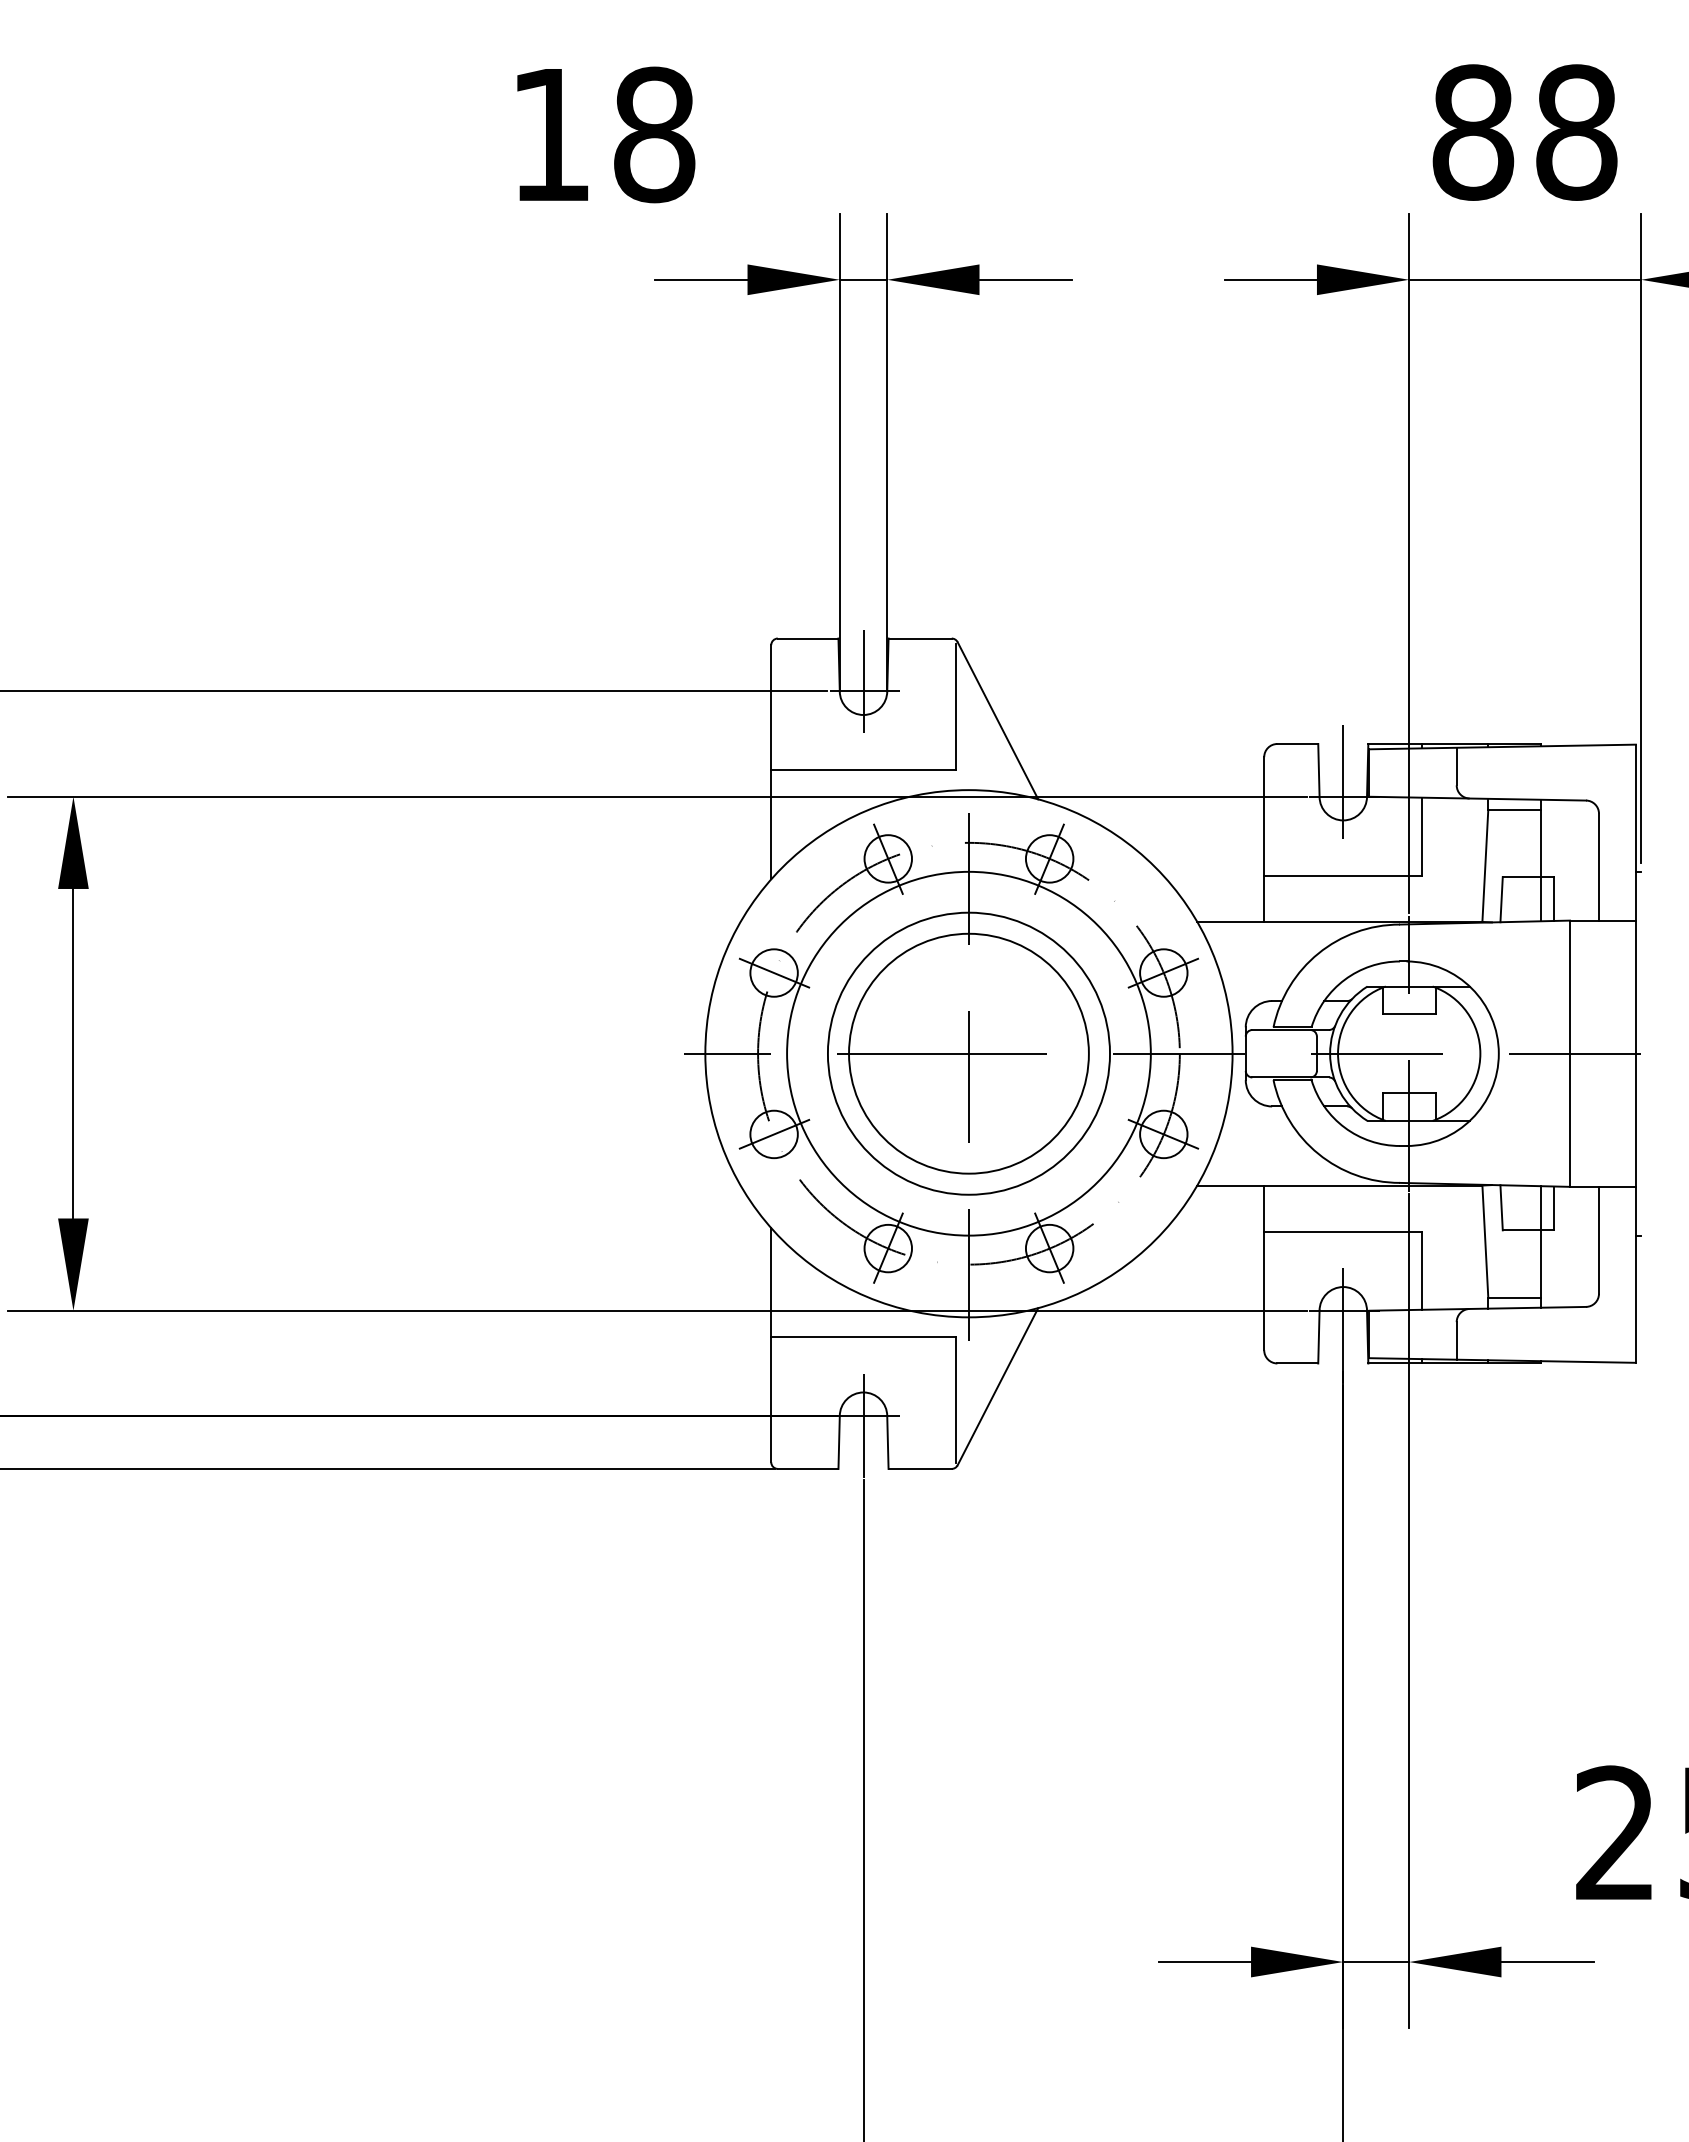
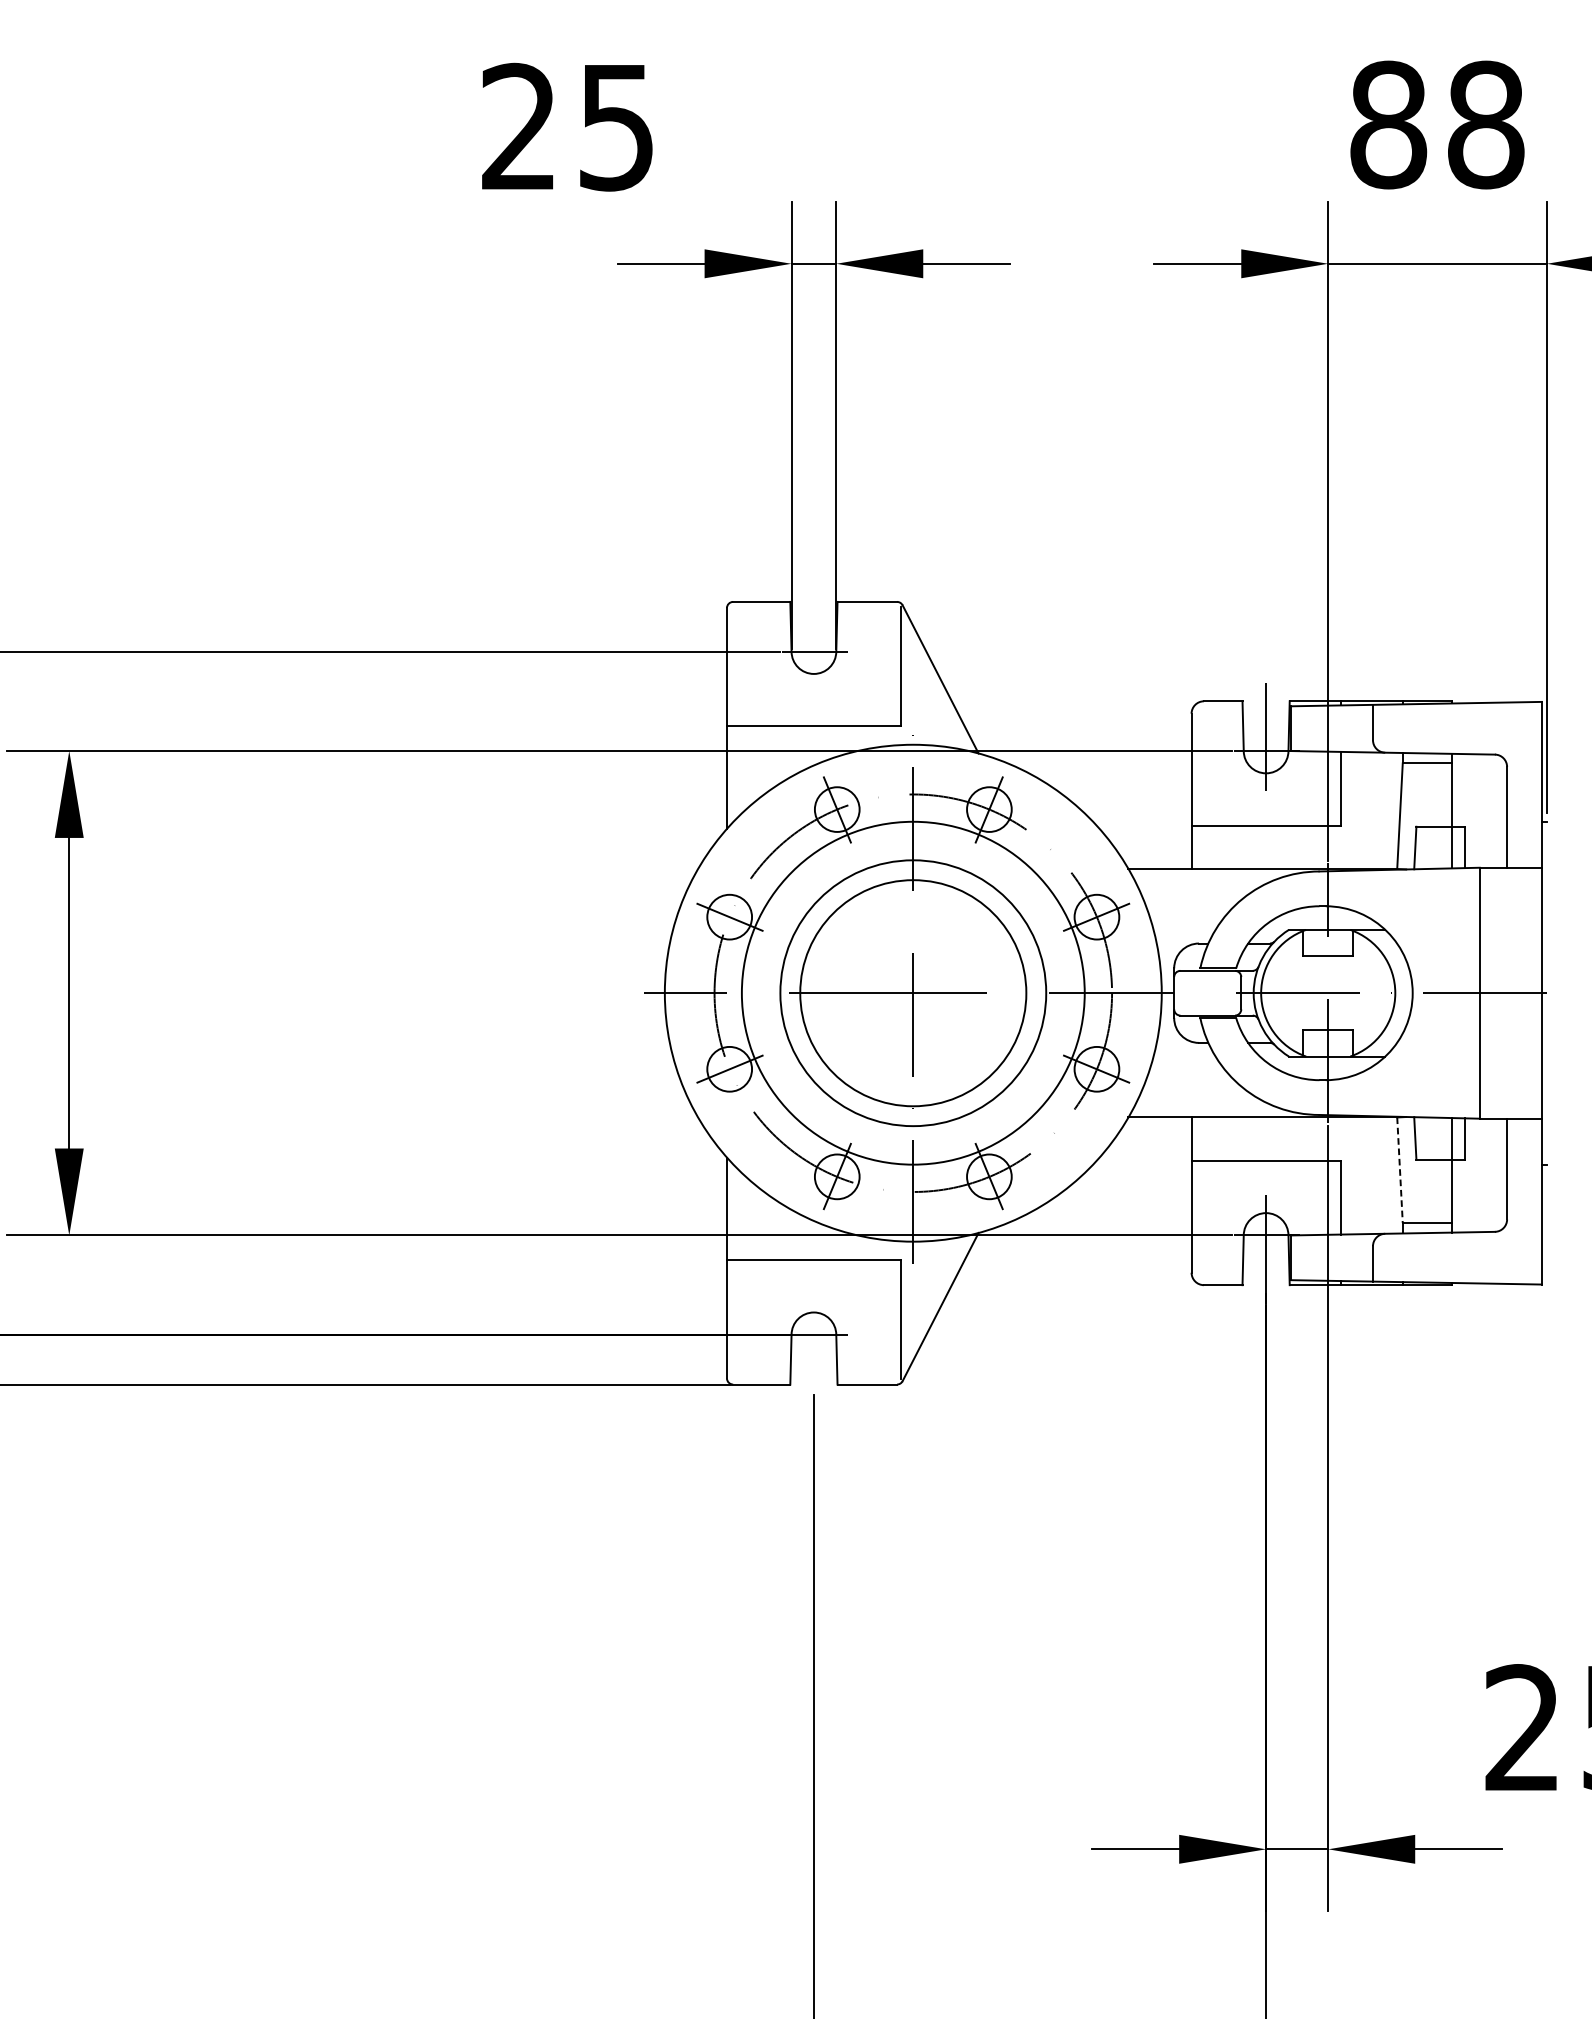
text: (603, 134) -> (568, 126), 18 -> 25
line: (863, 681) -> (813, 642), removed
line: (1485, 1242) -> (1400, 1171), solid -> dashed
line: (863, 1425) -> (813, 1343), removed

